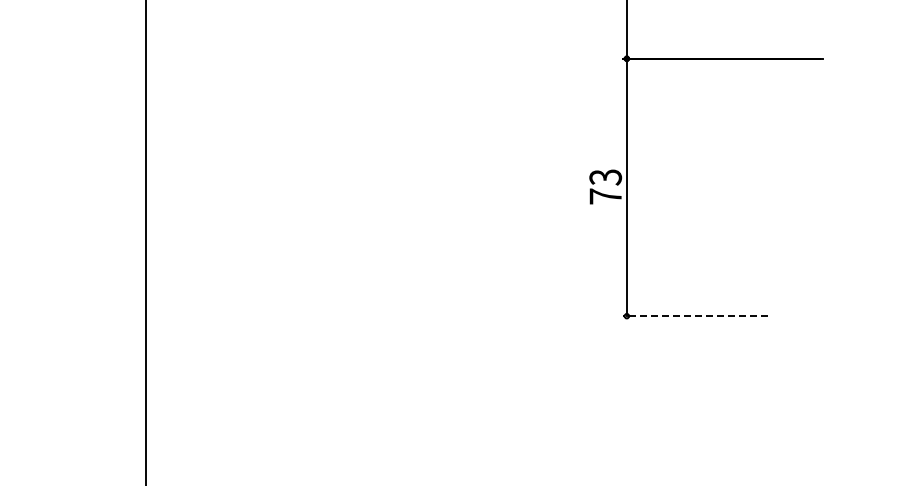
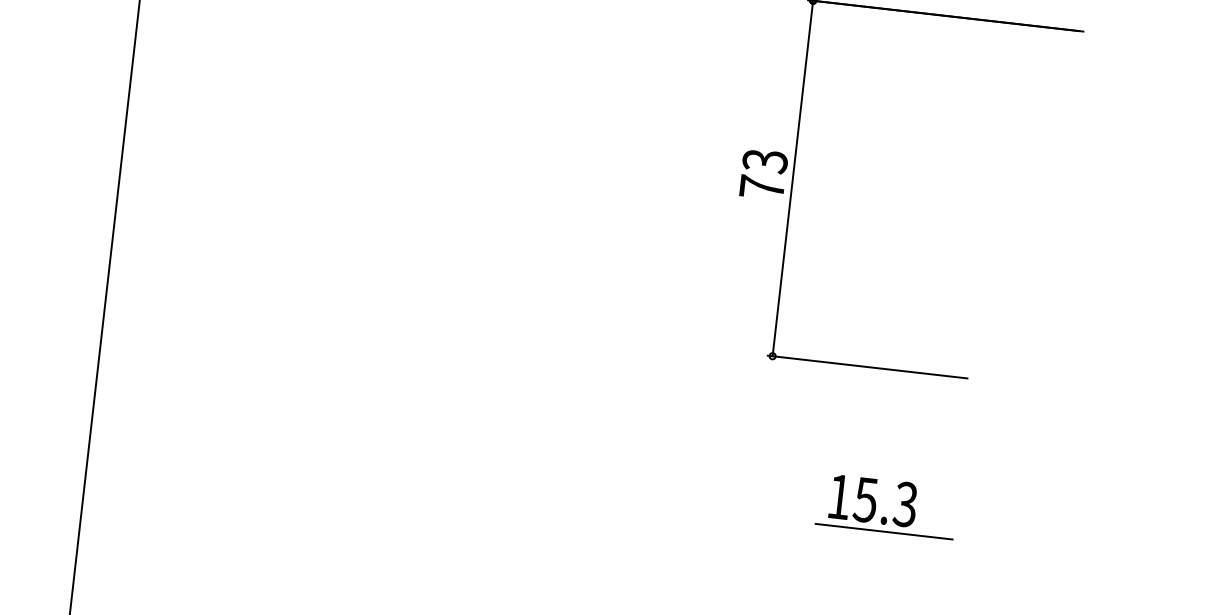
line: (695, 316) -> (867, 367), dashed -> solid
part: (713, 415) -> (876, 507), added

